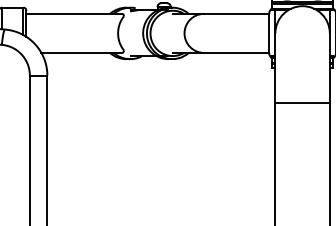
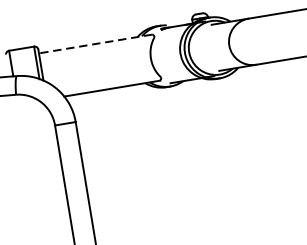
line: (73, 13) -> (94, 43), solid -> dashed

